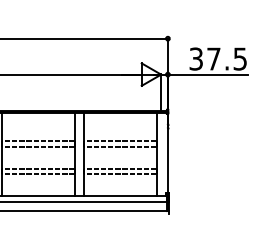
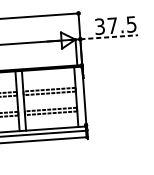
line: (208, 74) -> (109, 37), solid -> dashed

